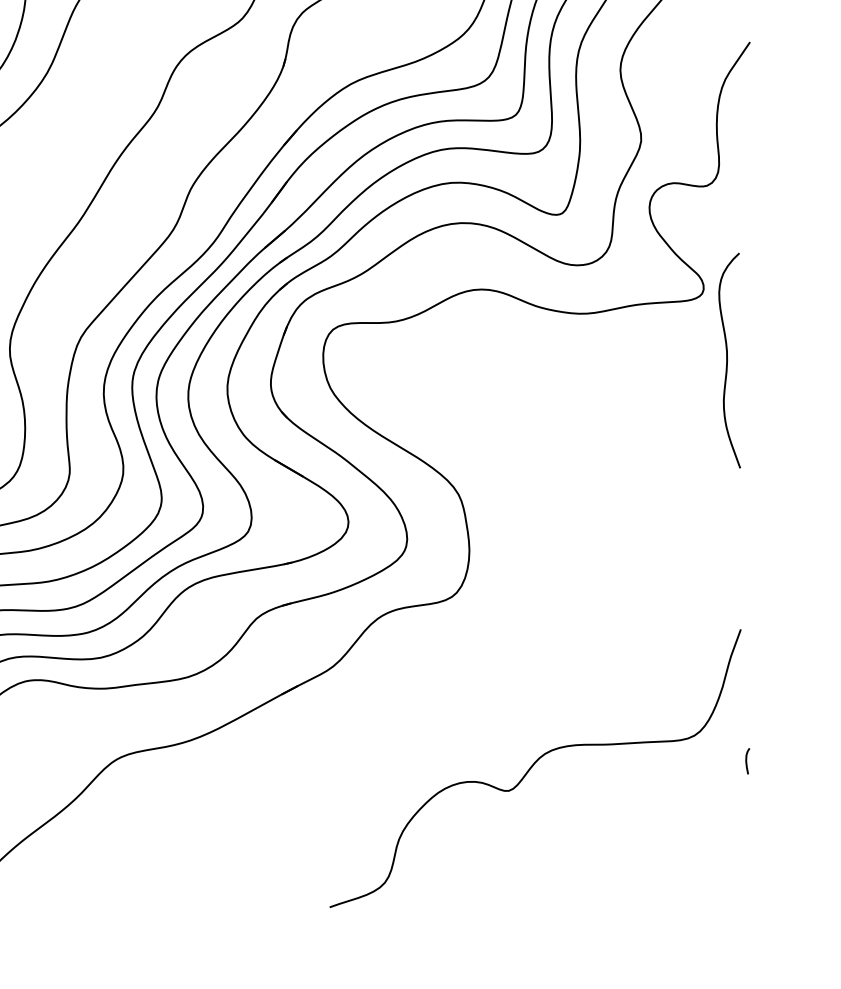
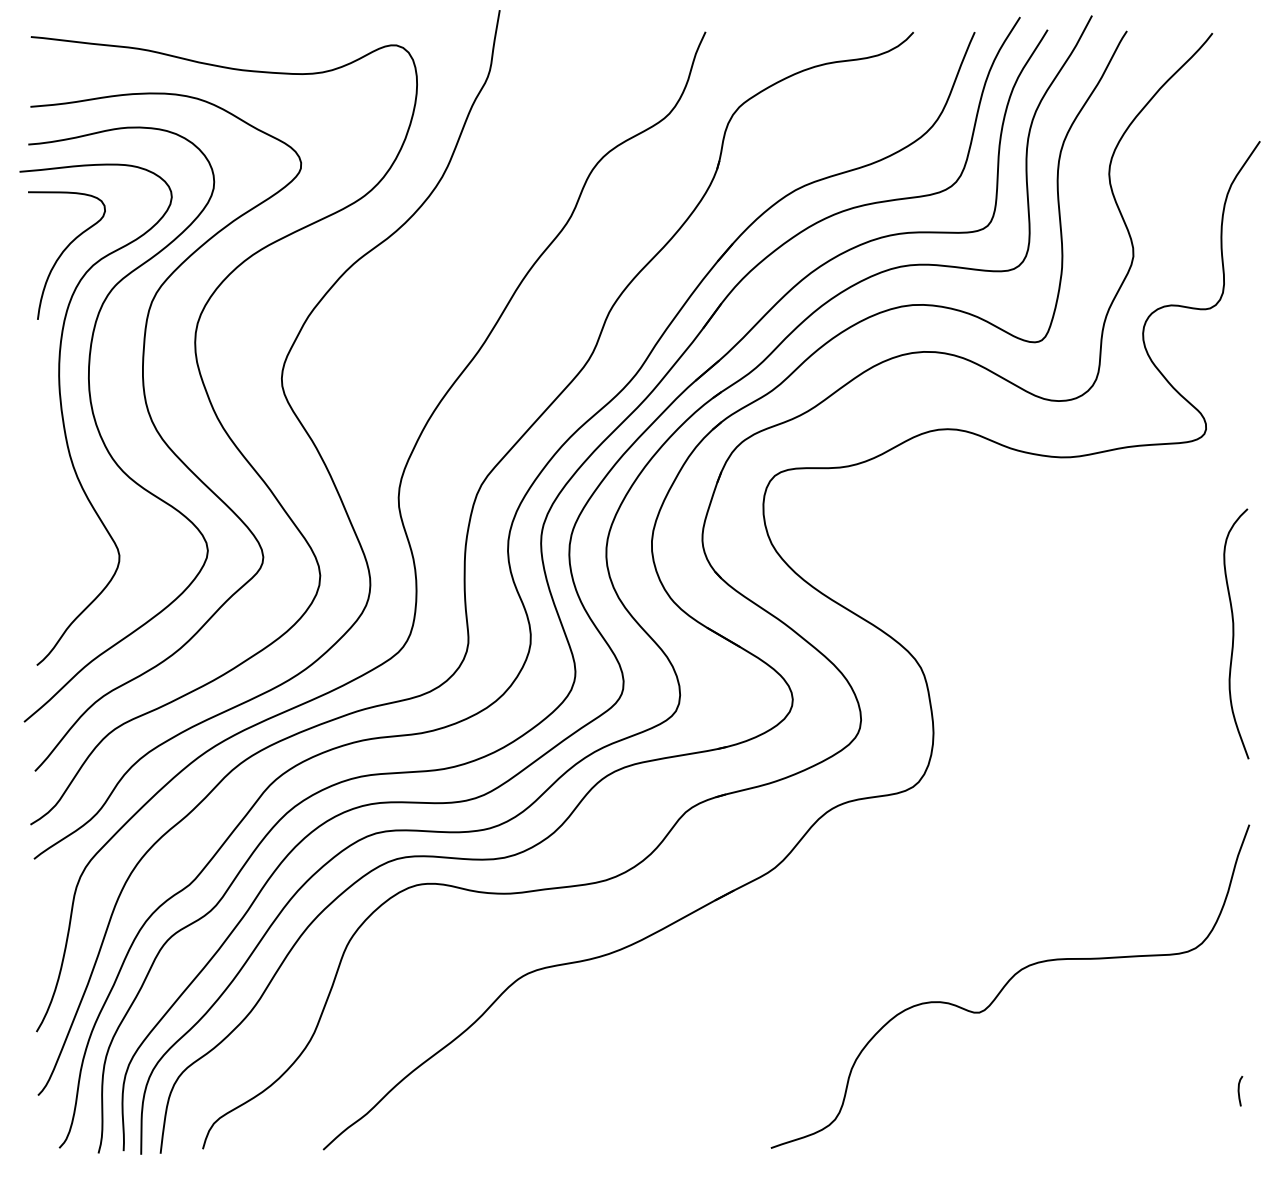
curve: (728, 360) -> (1234, 633), moved
curve: (746, 761) -> (1239, 1091), moved

